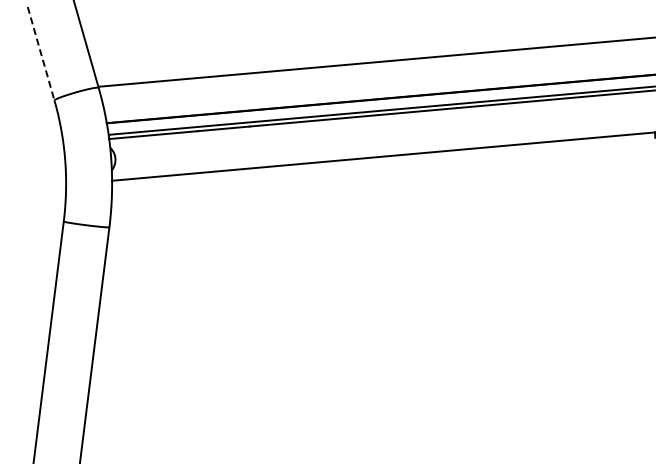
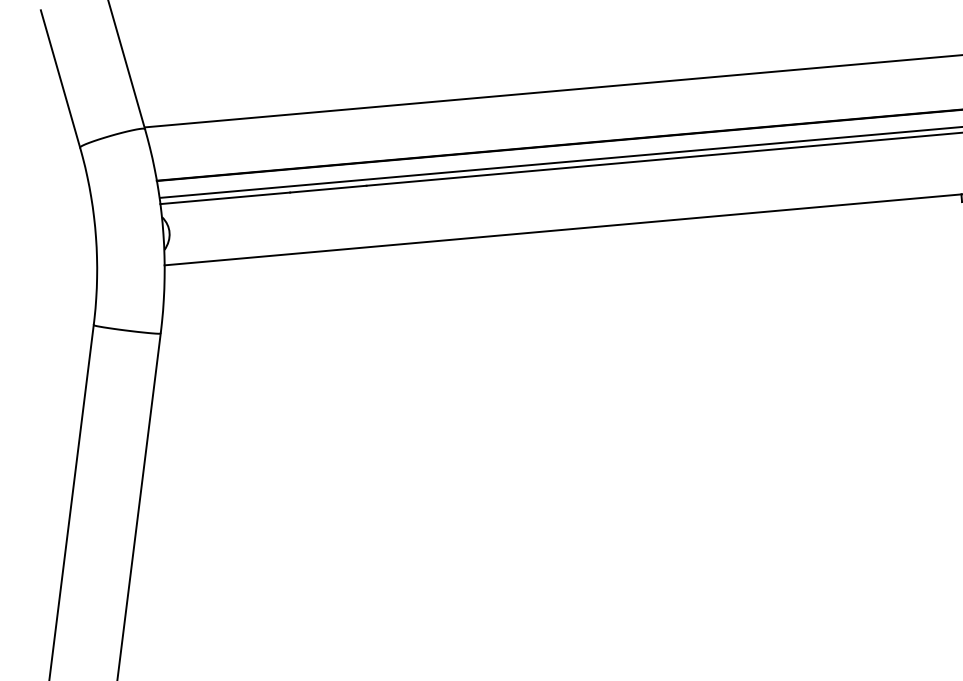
line: (41, 53) -> (61, 78), dashed -> solid

